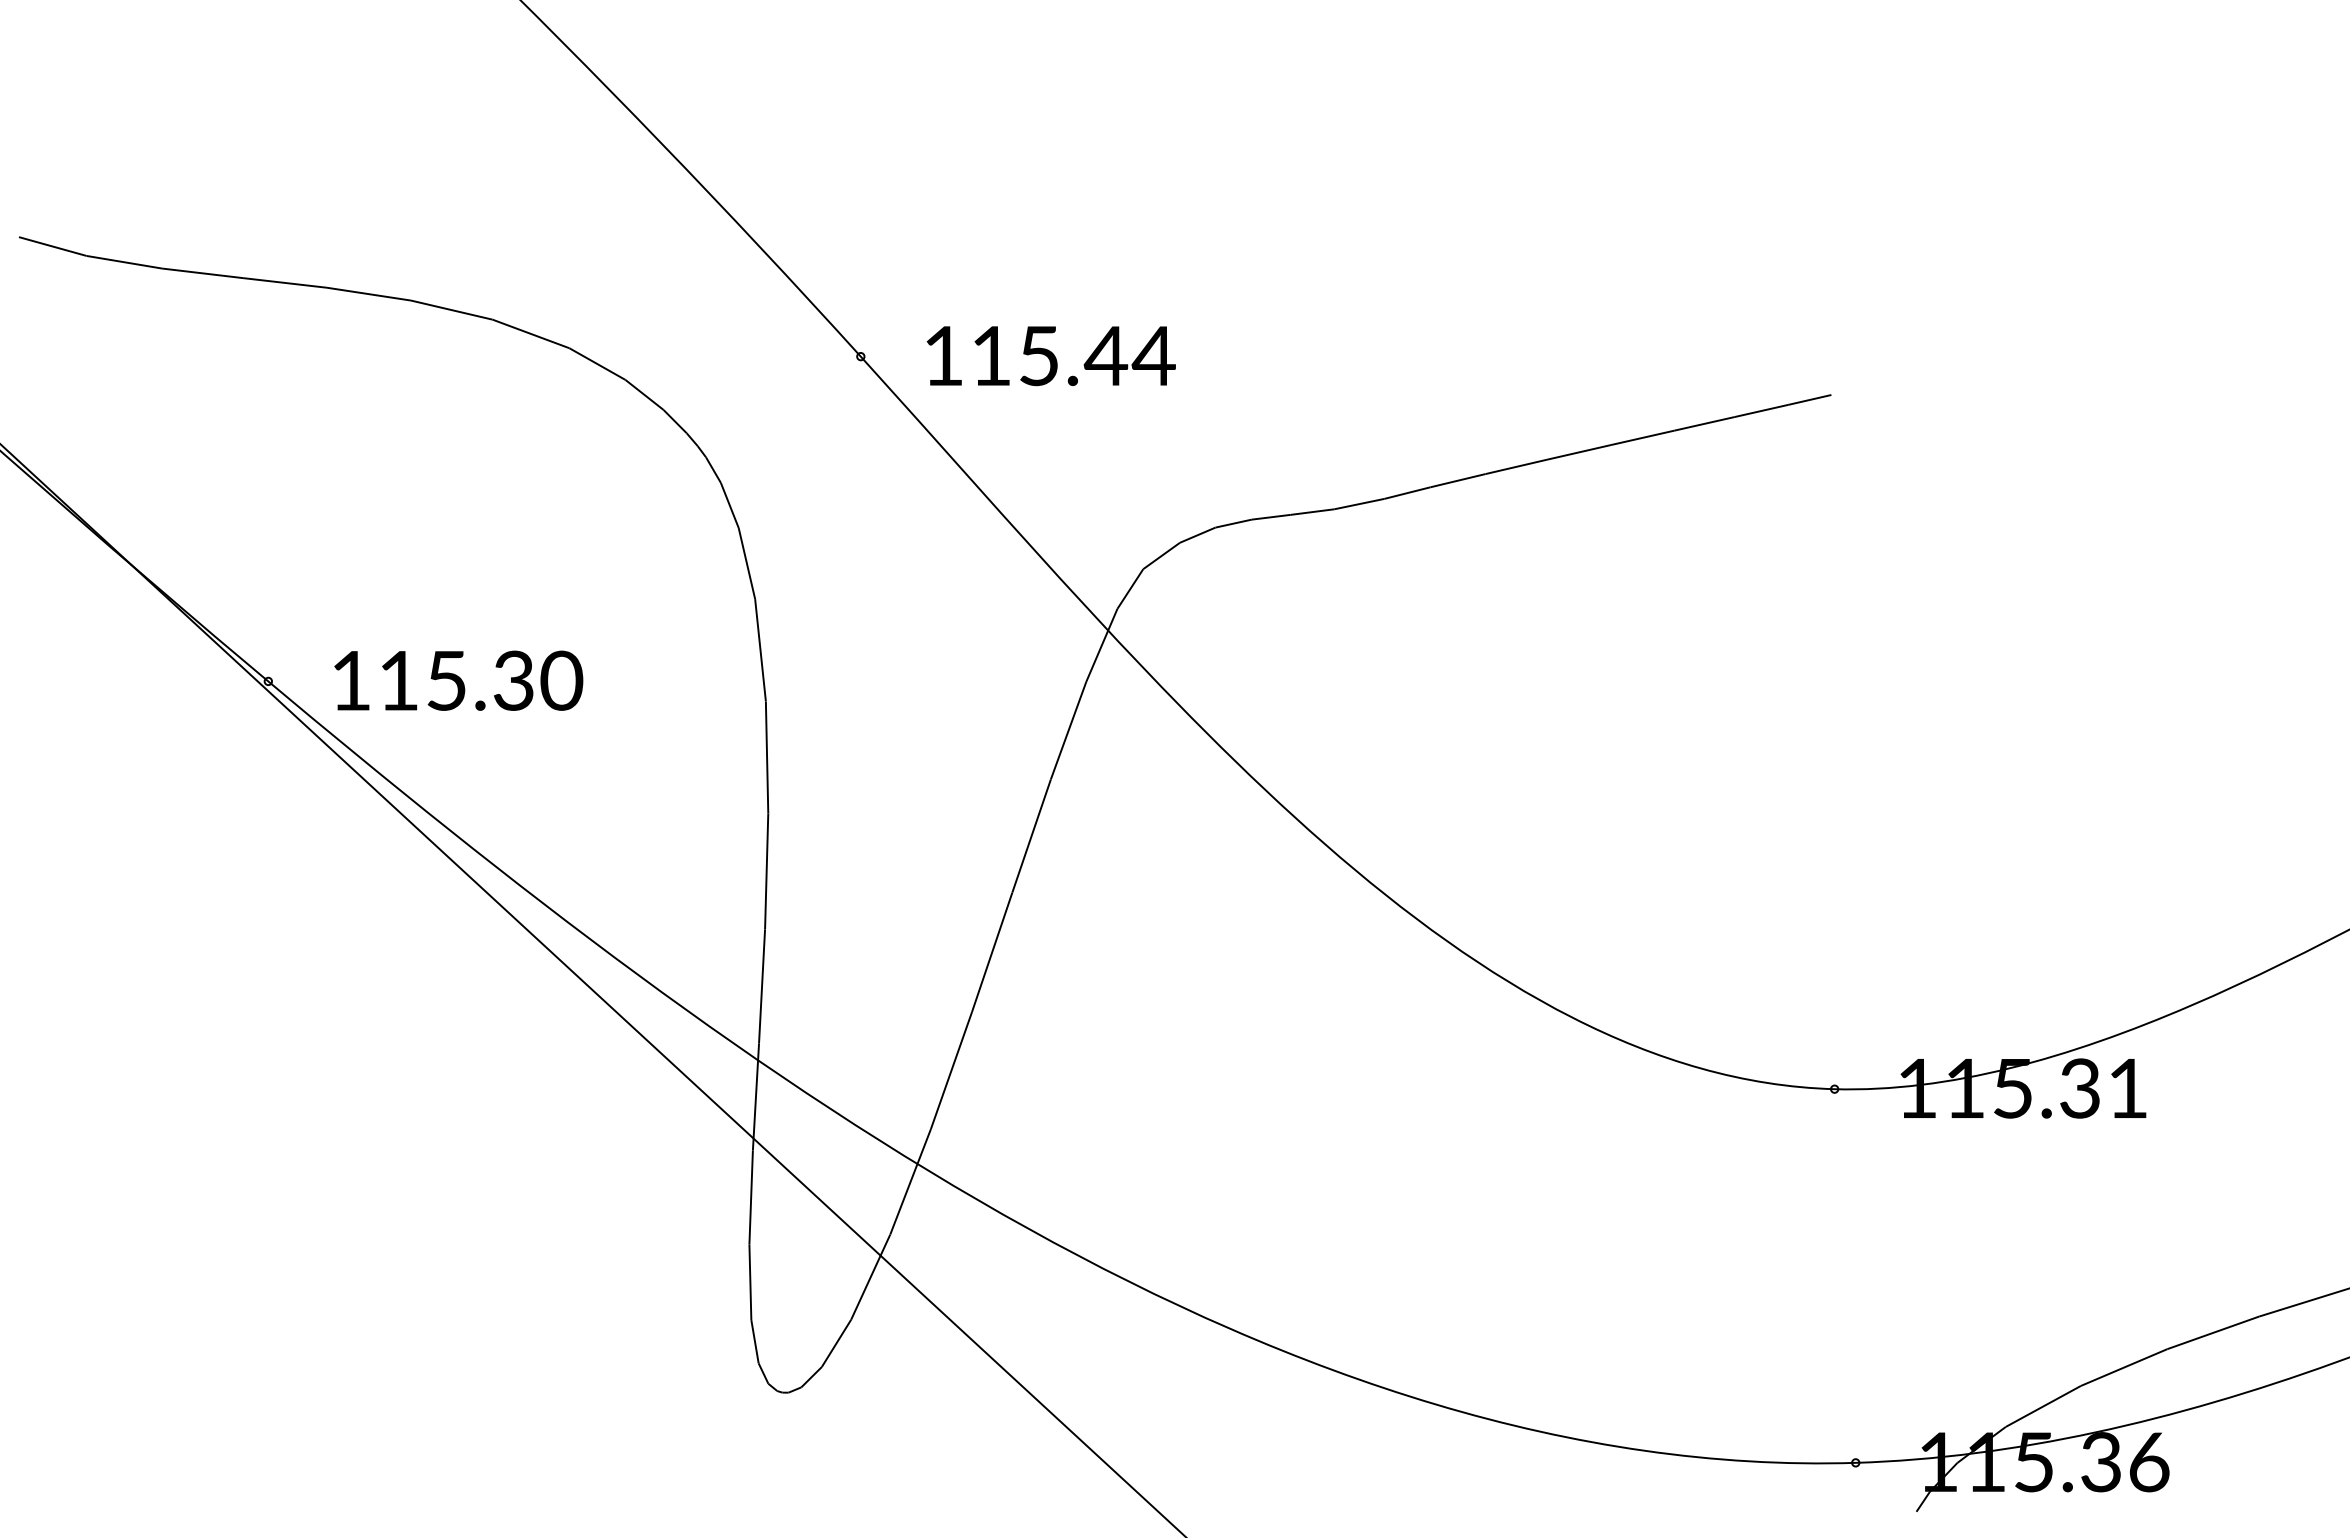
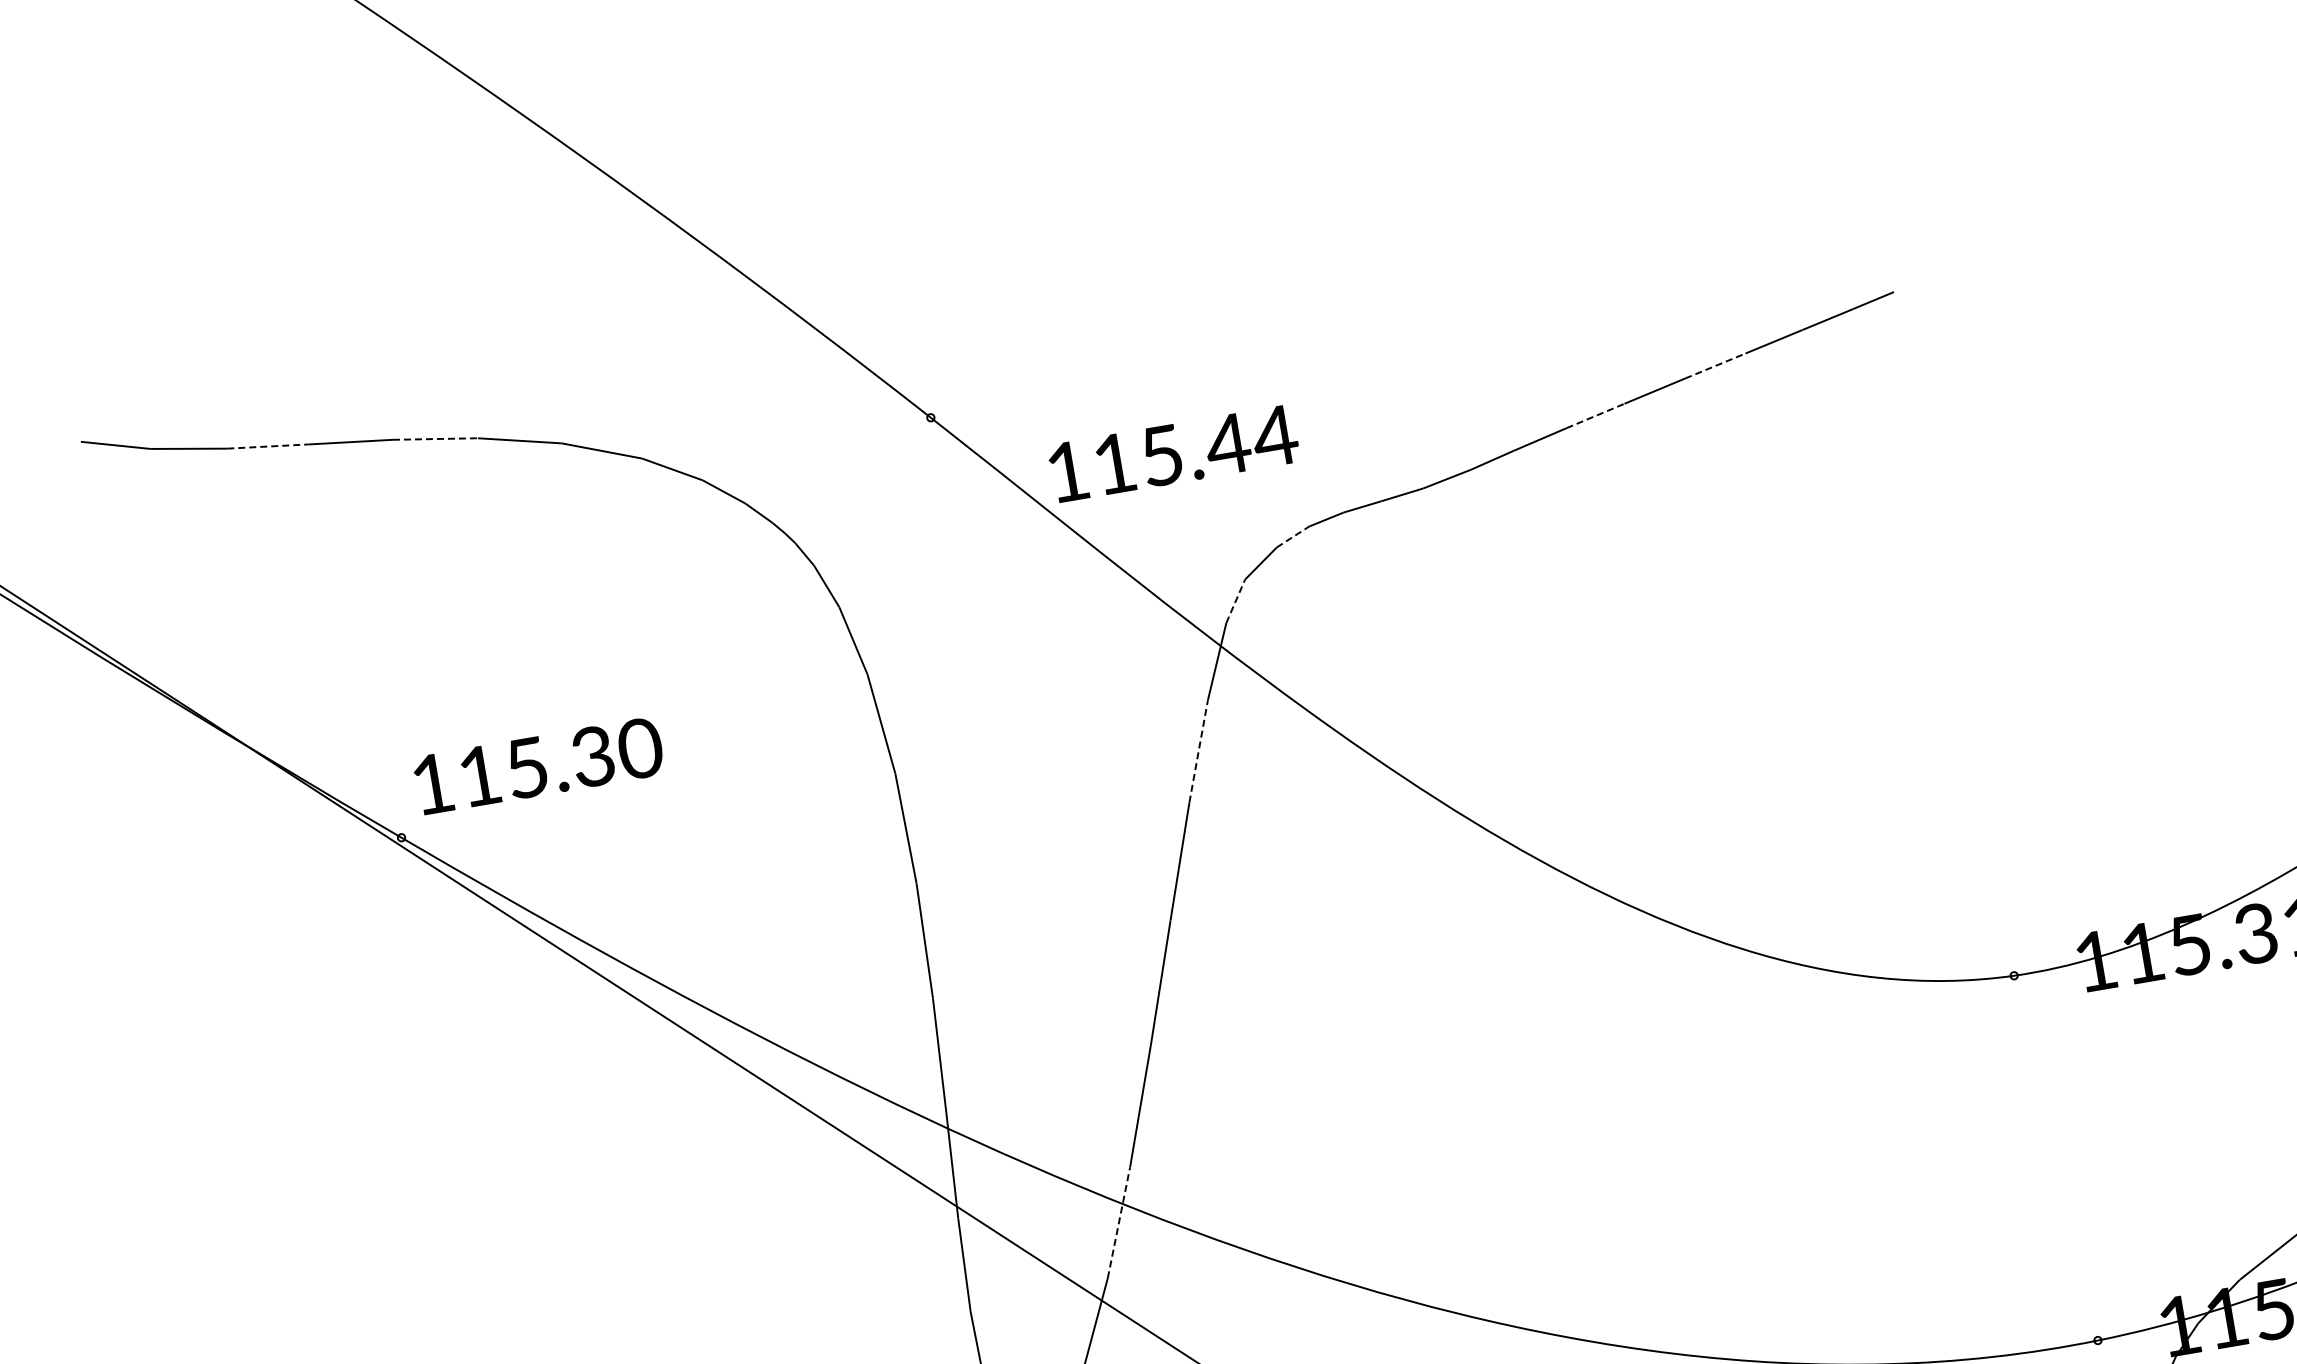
line: (202, 273) -> (267, 446), solid -> dashed
line: (368, 294) -> (435, 439), solid -> dashed
text: (1050, 356) -> (1173, 454), moved
line: (1642, 437) -> (1714, 365), solid -> dashed
line: (1516, 466) -> (1595, 415), solid -> dashed
line: (1198, 534) -> (1293, 536), solid -> dashed
line: (1130, 588) -> (1235, 600), solid -> dashed
text: (458, 680) -> (538, 765), moved
line: (1068, 730) -> (1198, 751), solid -> dashed
line: (910, 1181) -> (1118, 1222), solid -> dashed

